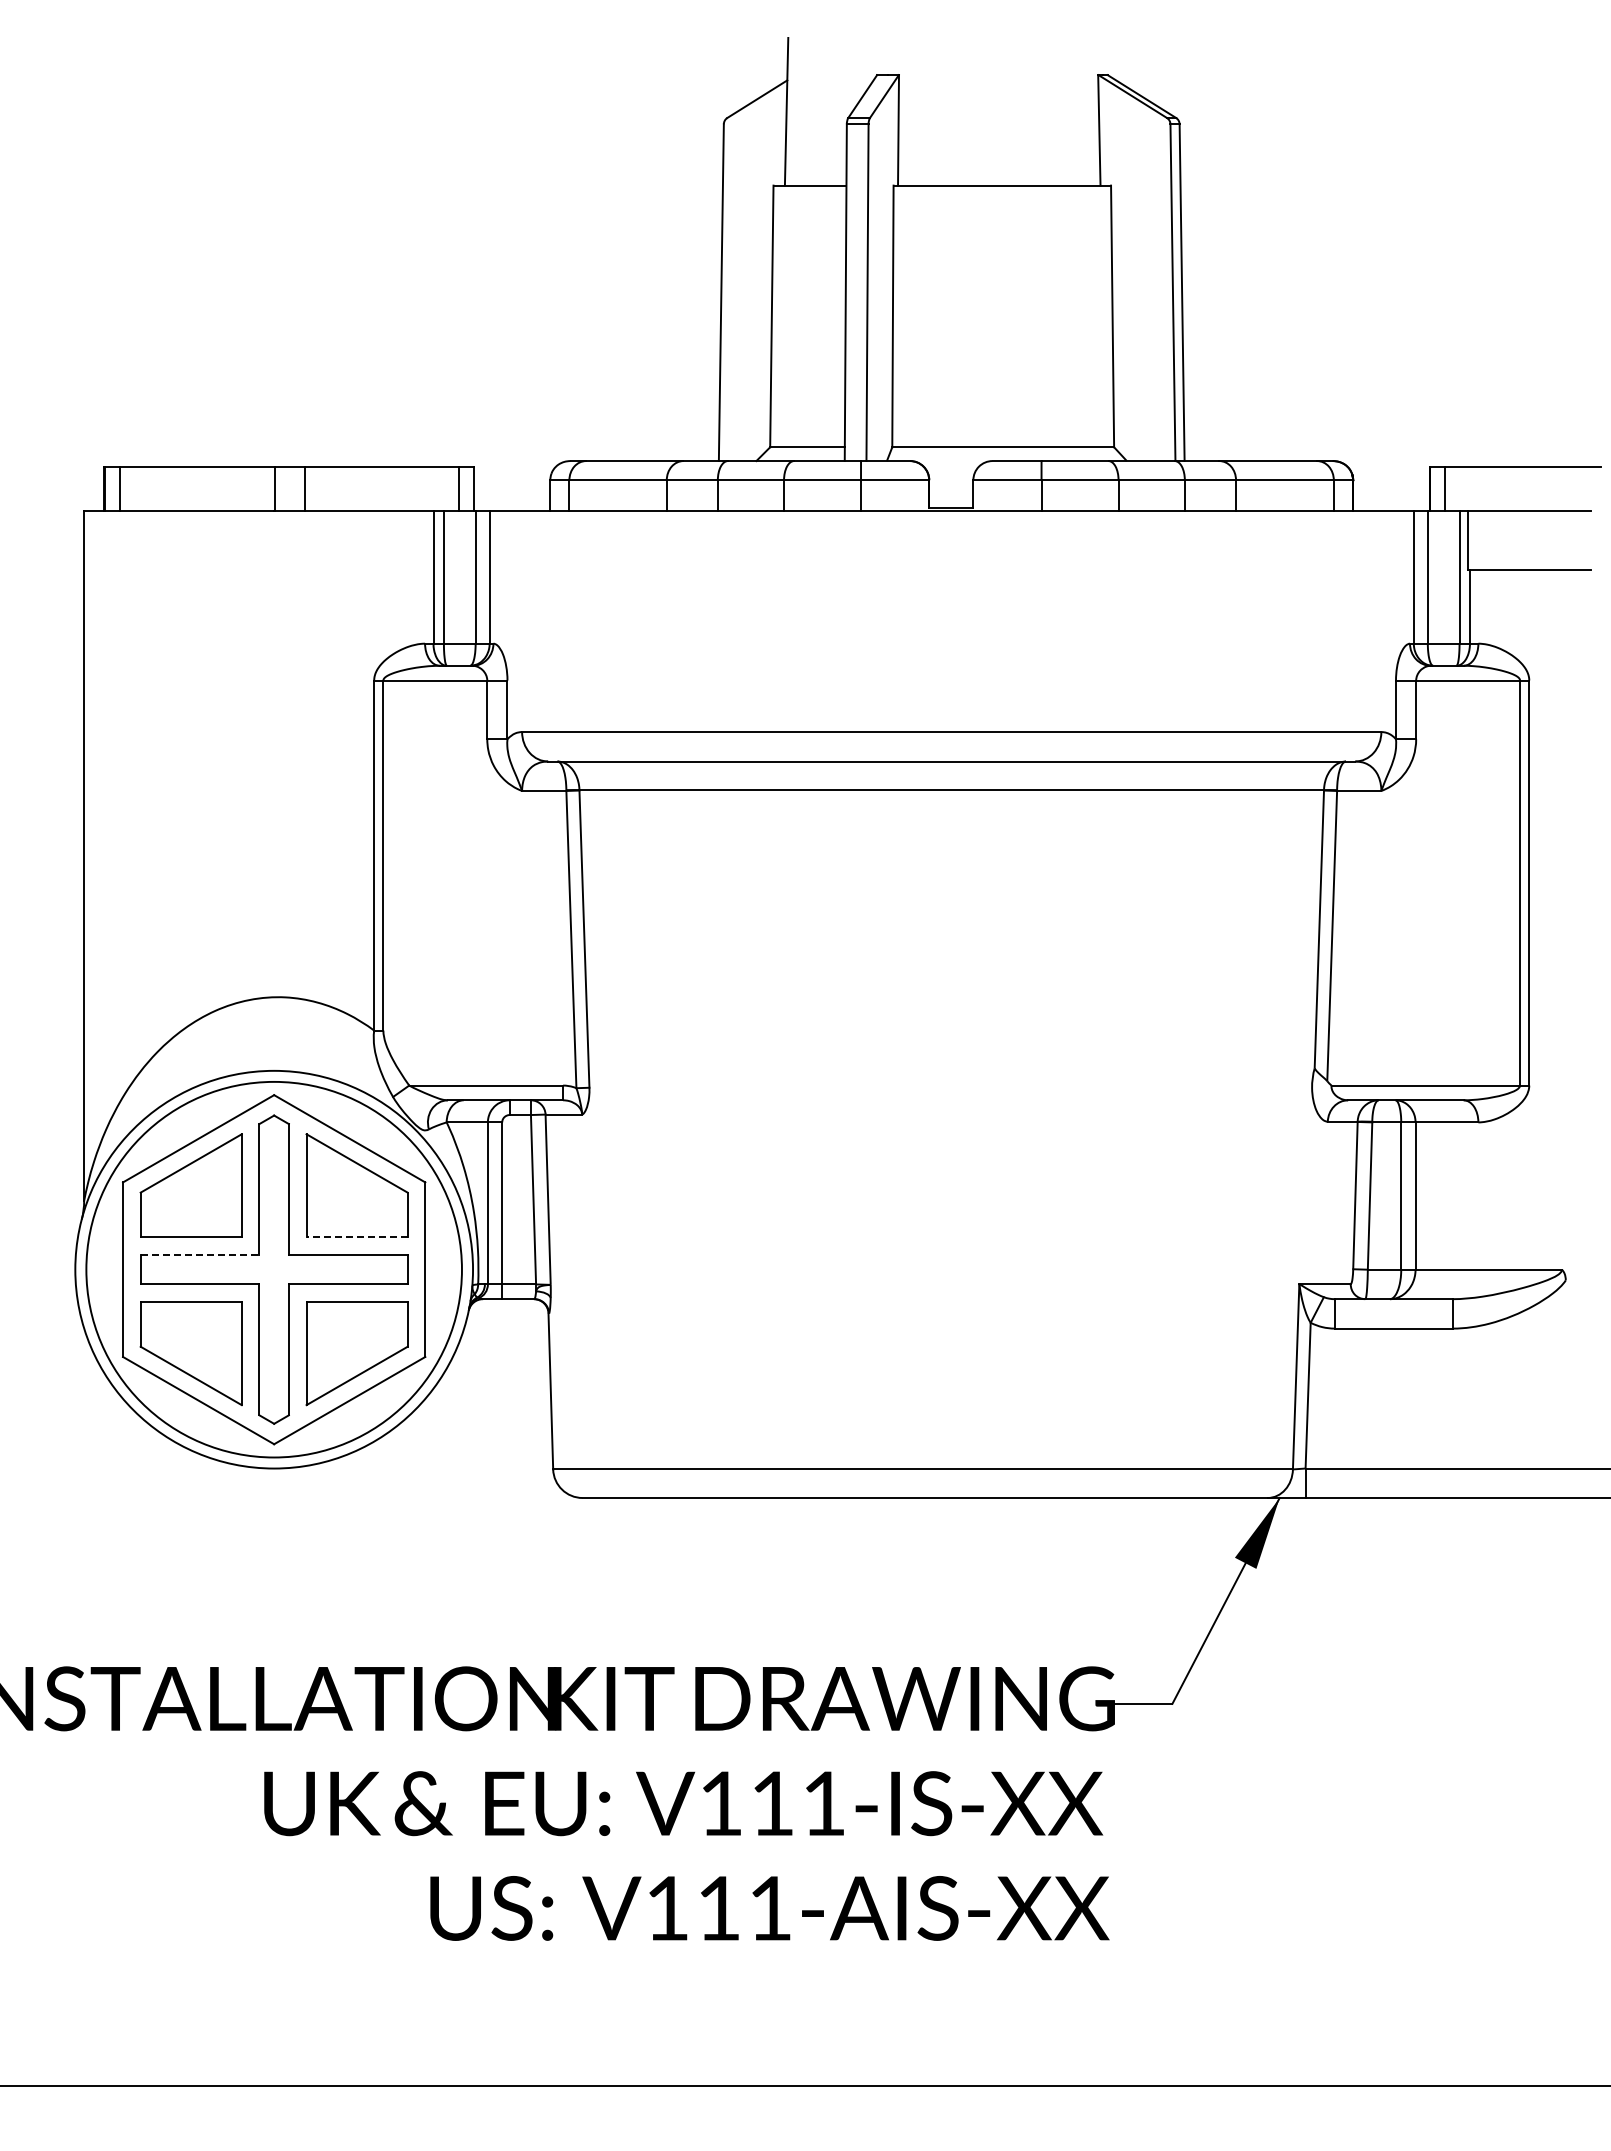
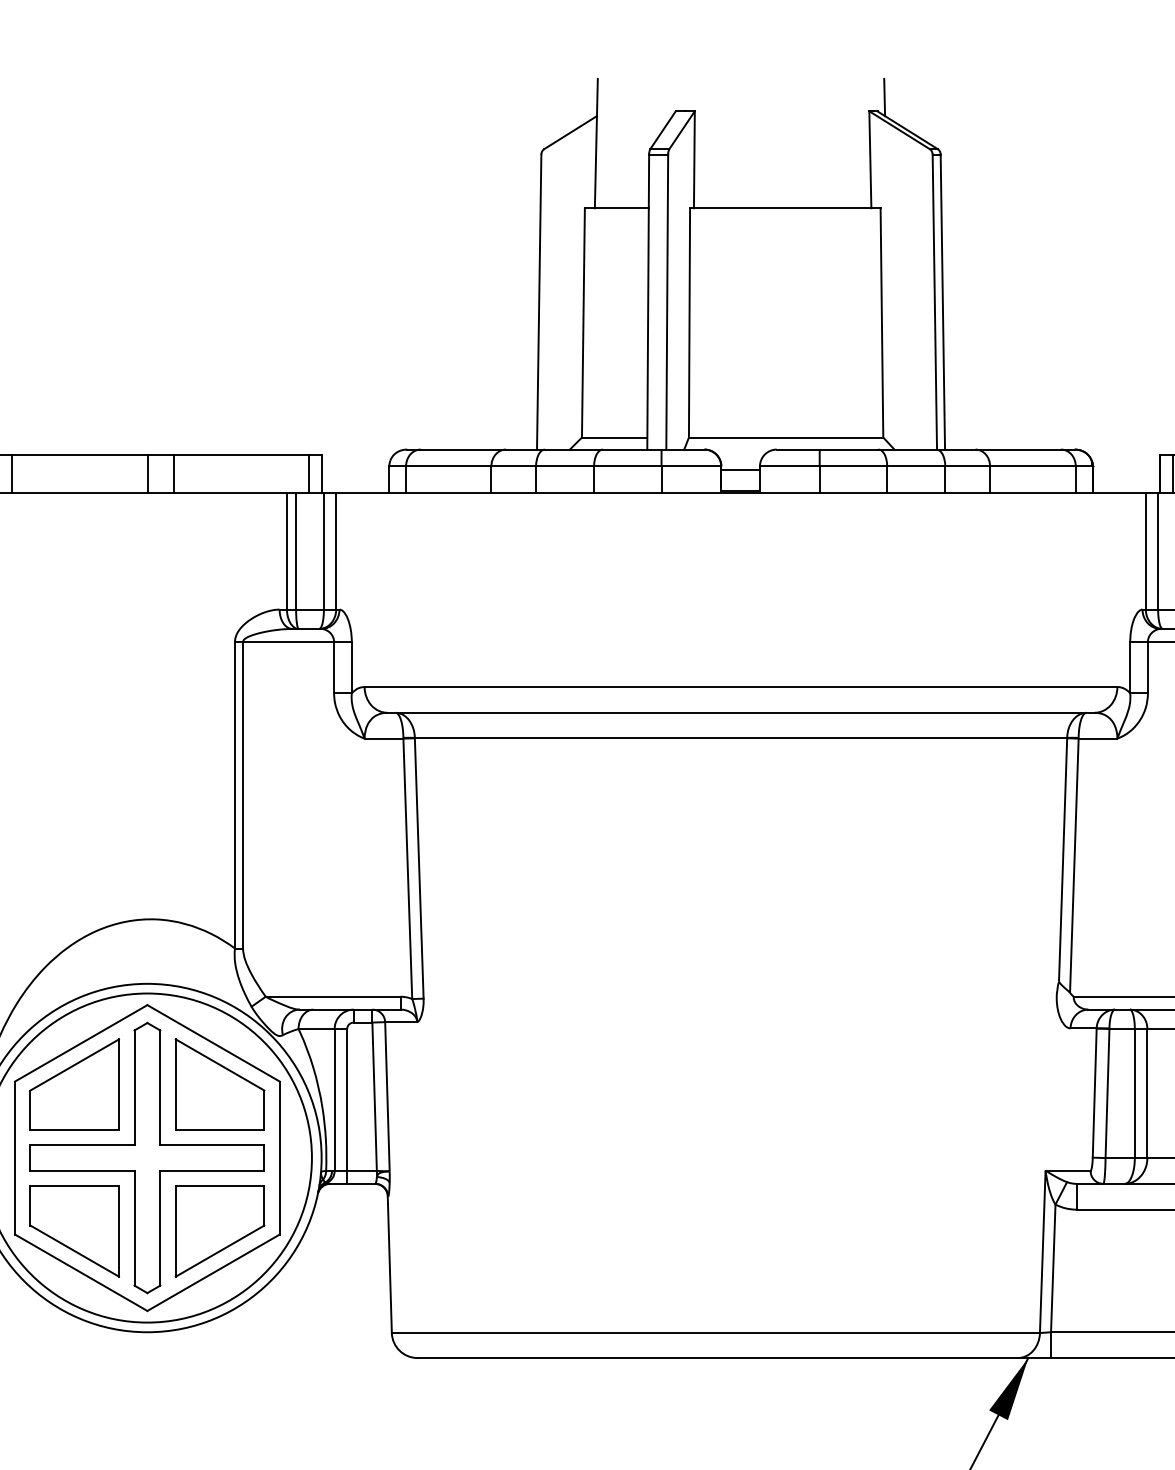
line: (1115, 58) -> (884, 96), added
line: (951, 483) -> (740, 469), added
line: (357, 1237) -> (220, 1129), dashed -> solid
line: (200, 1254) -> (82, 1144), dashed -> solid

